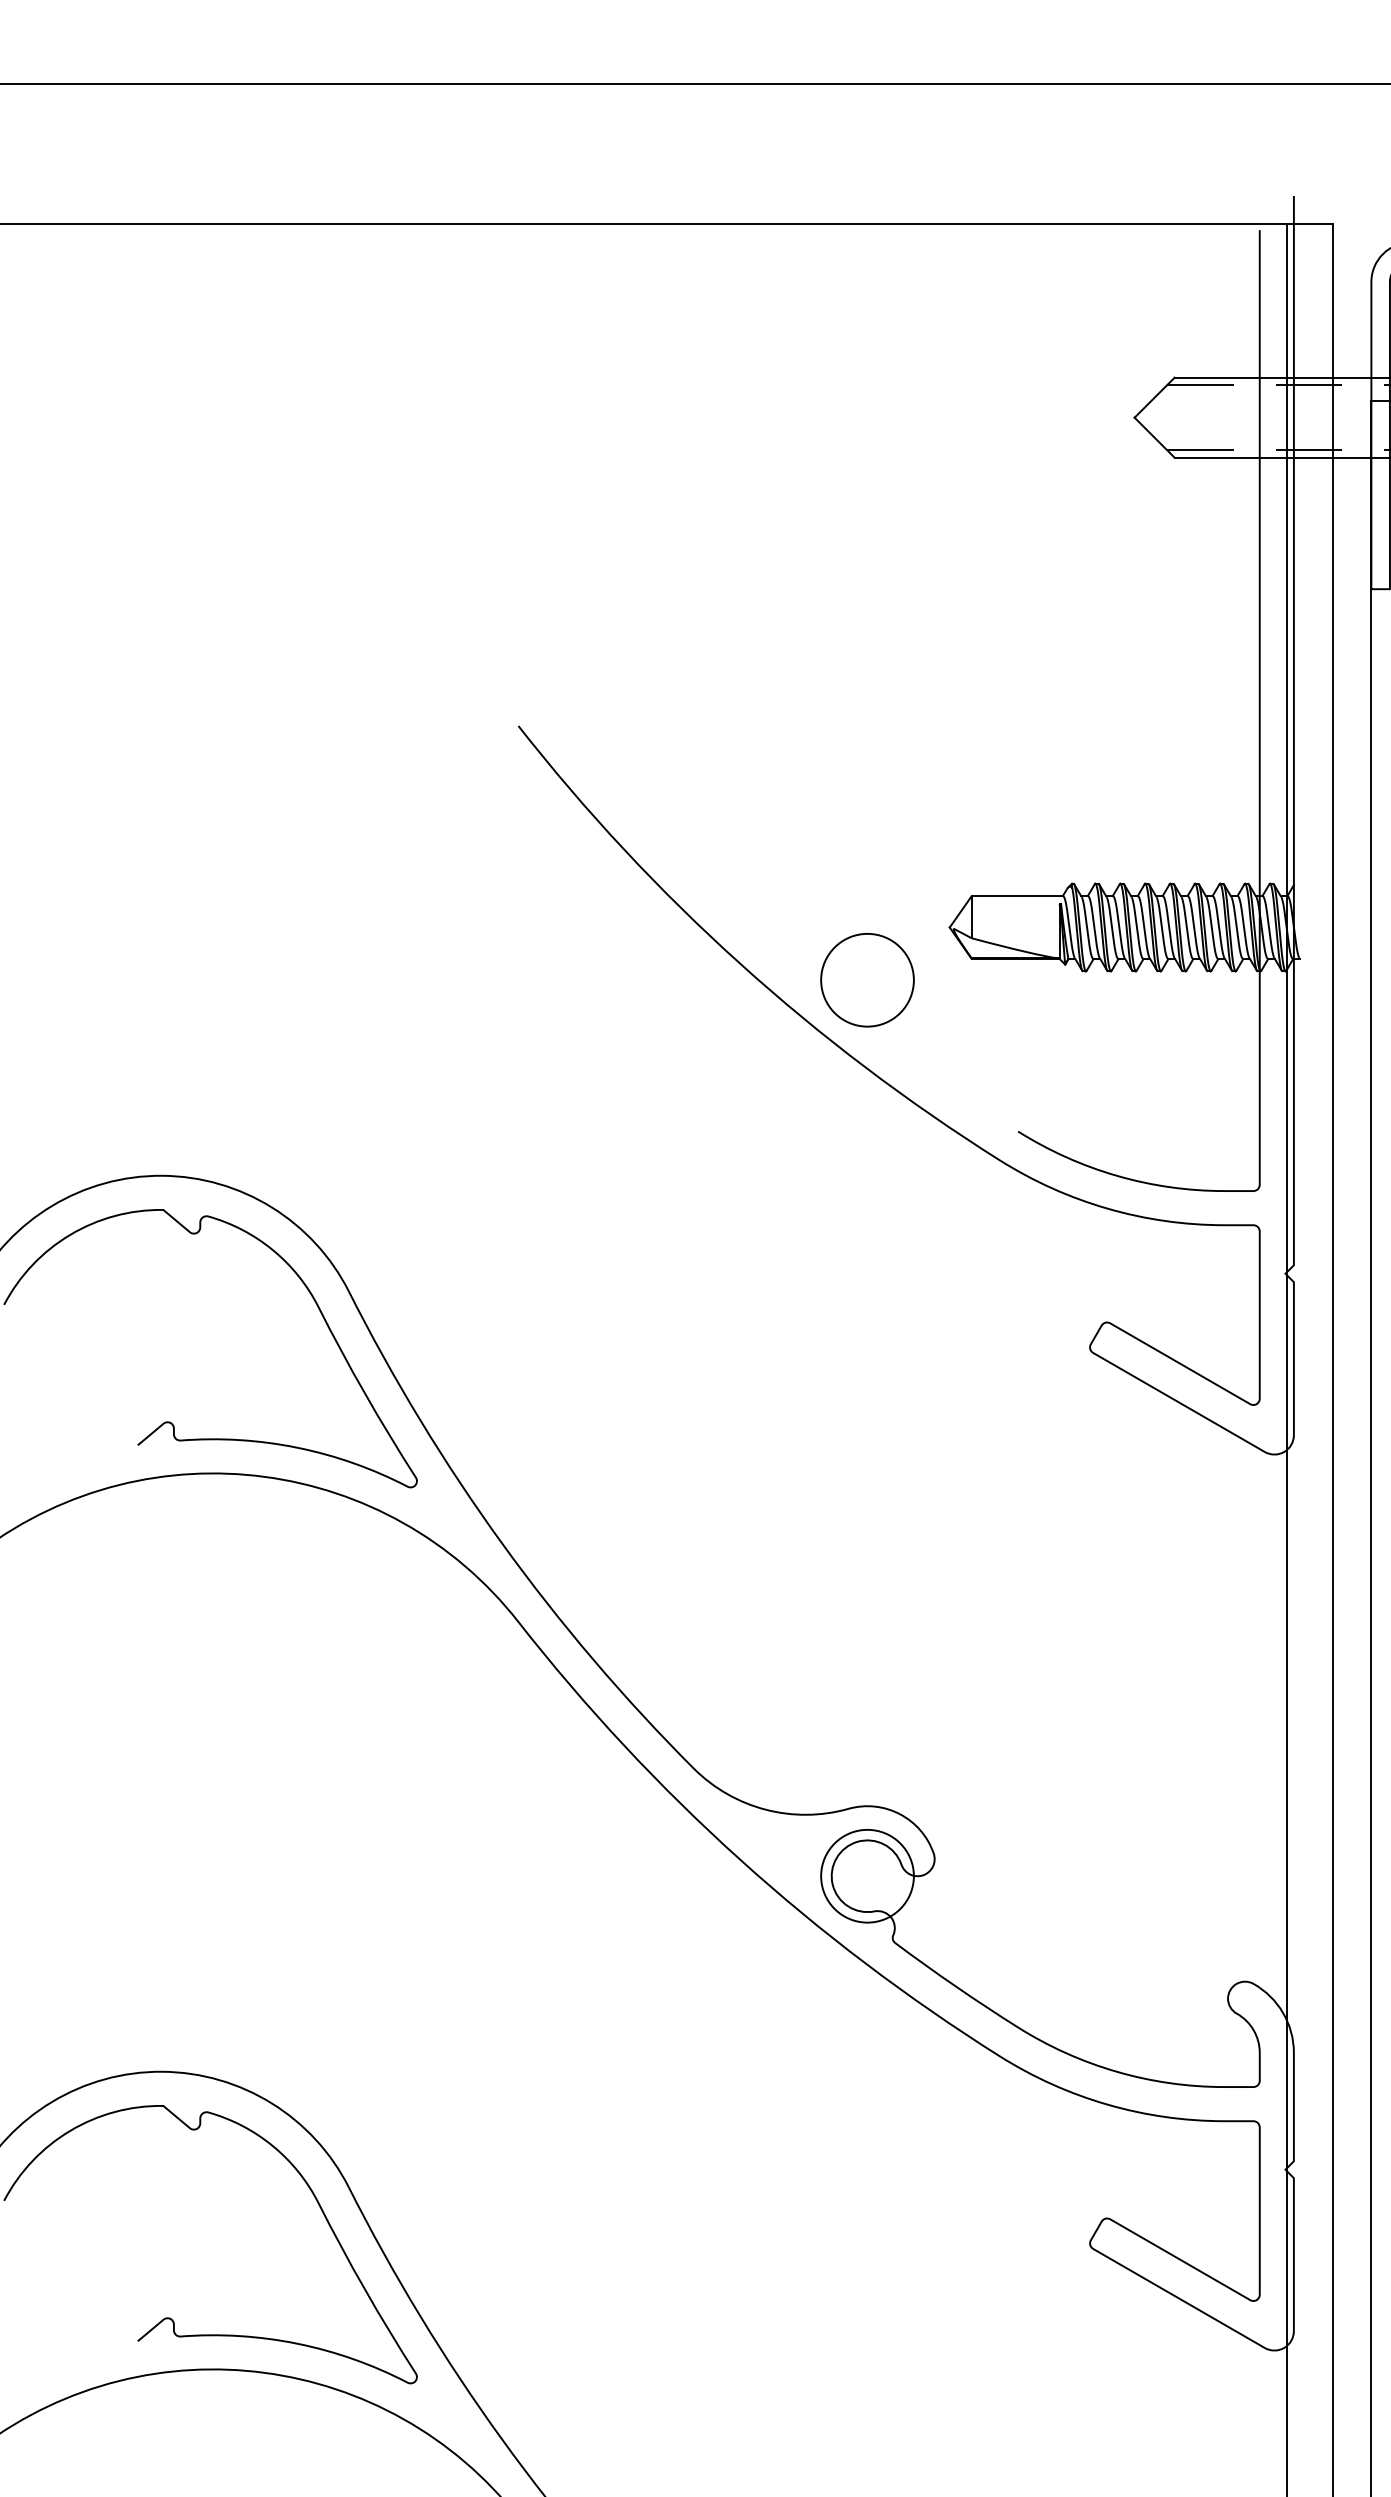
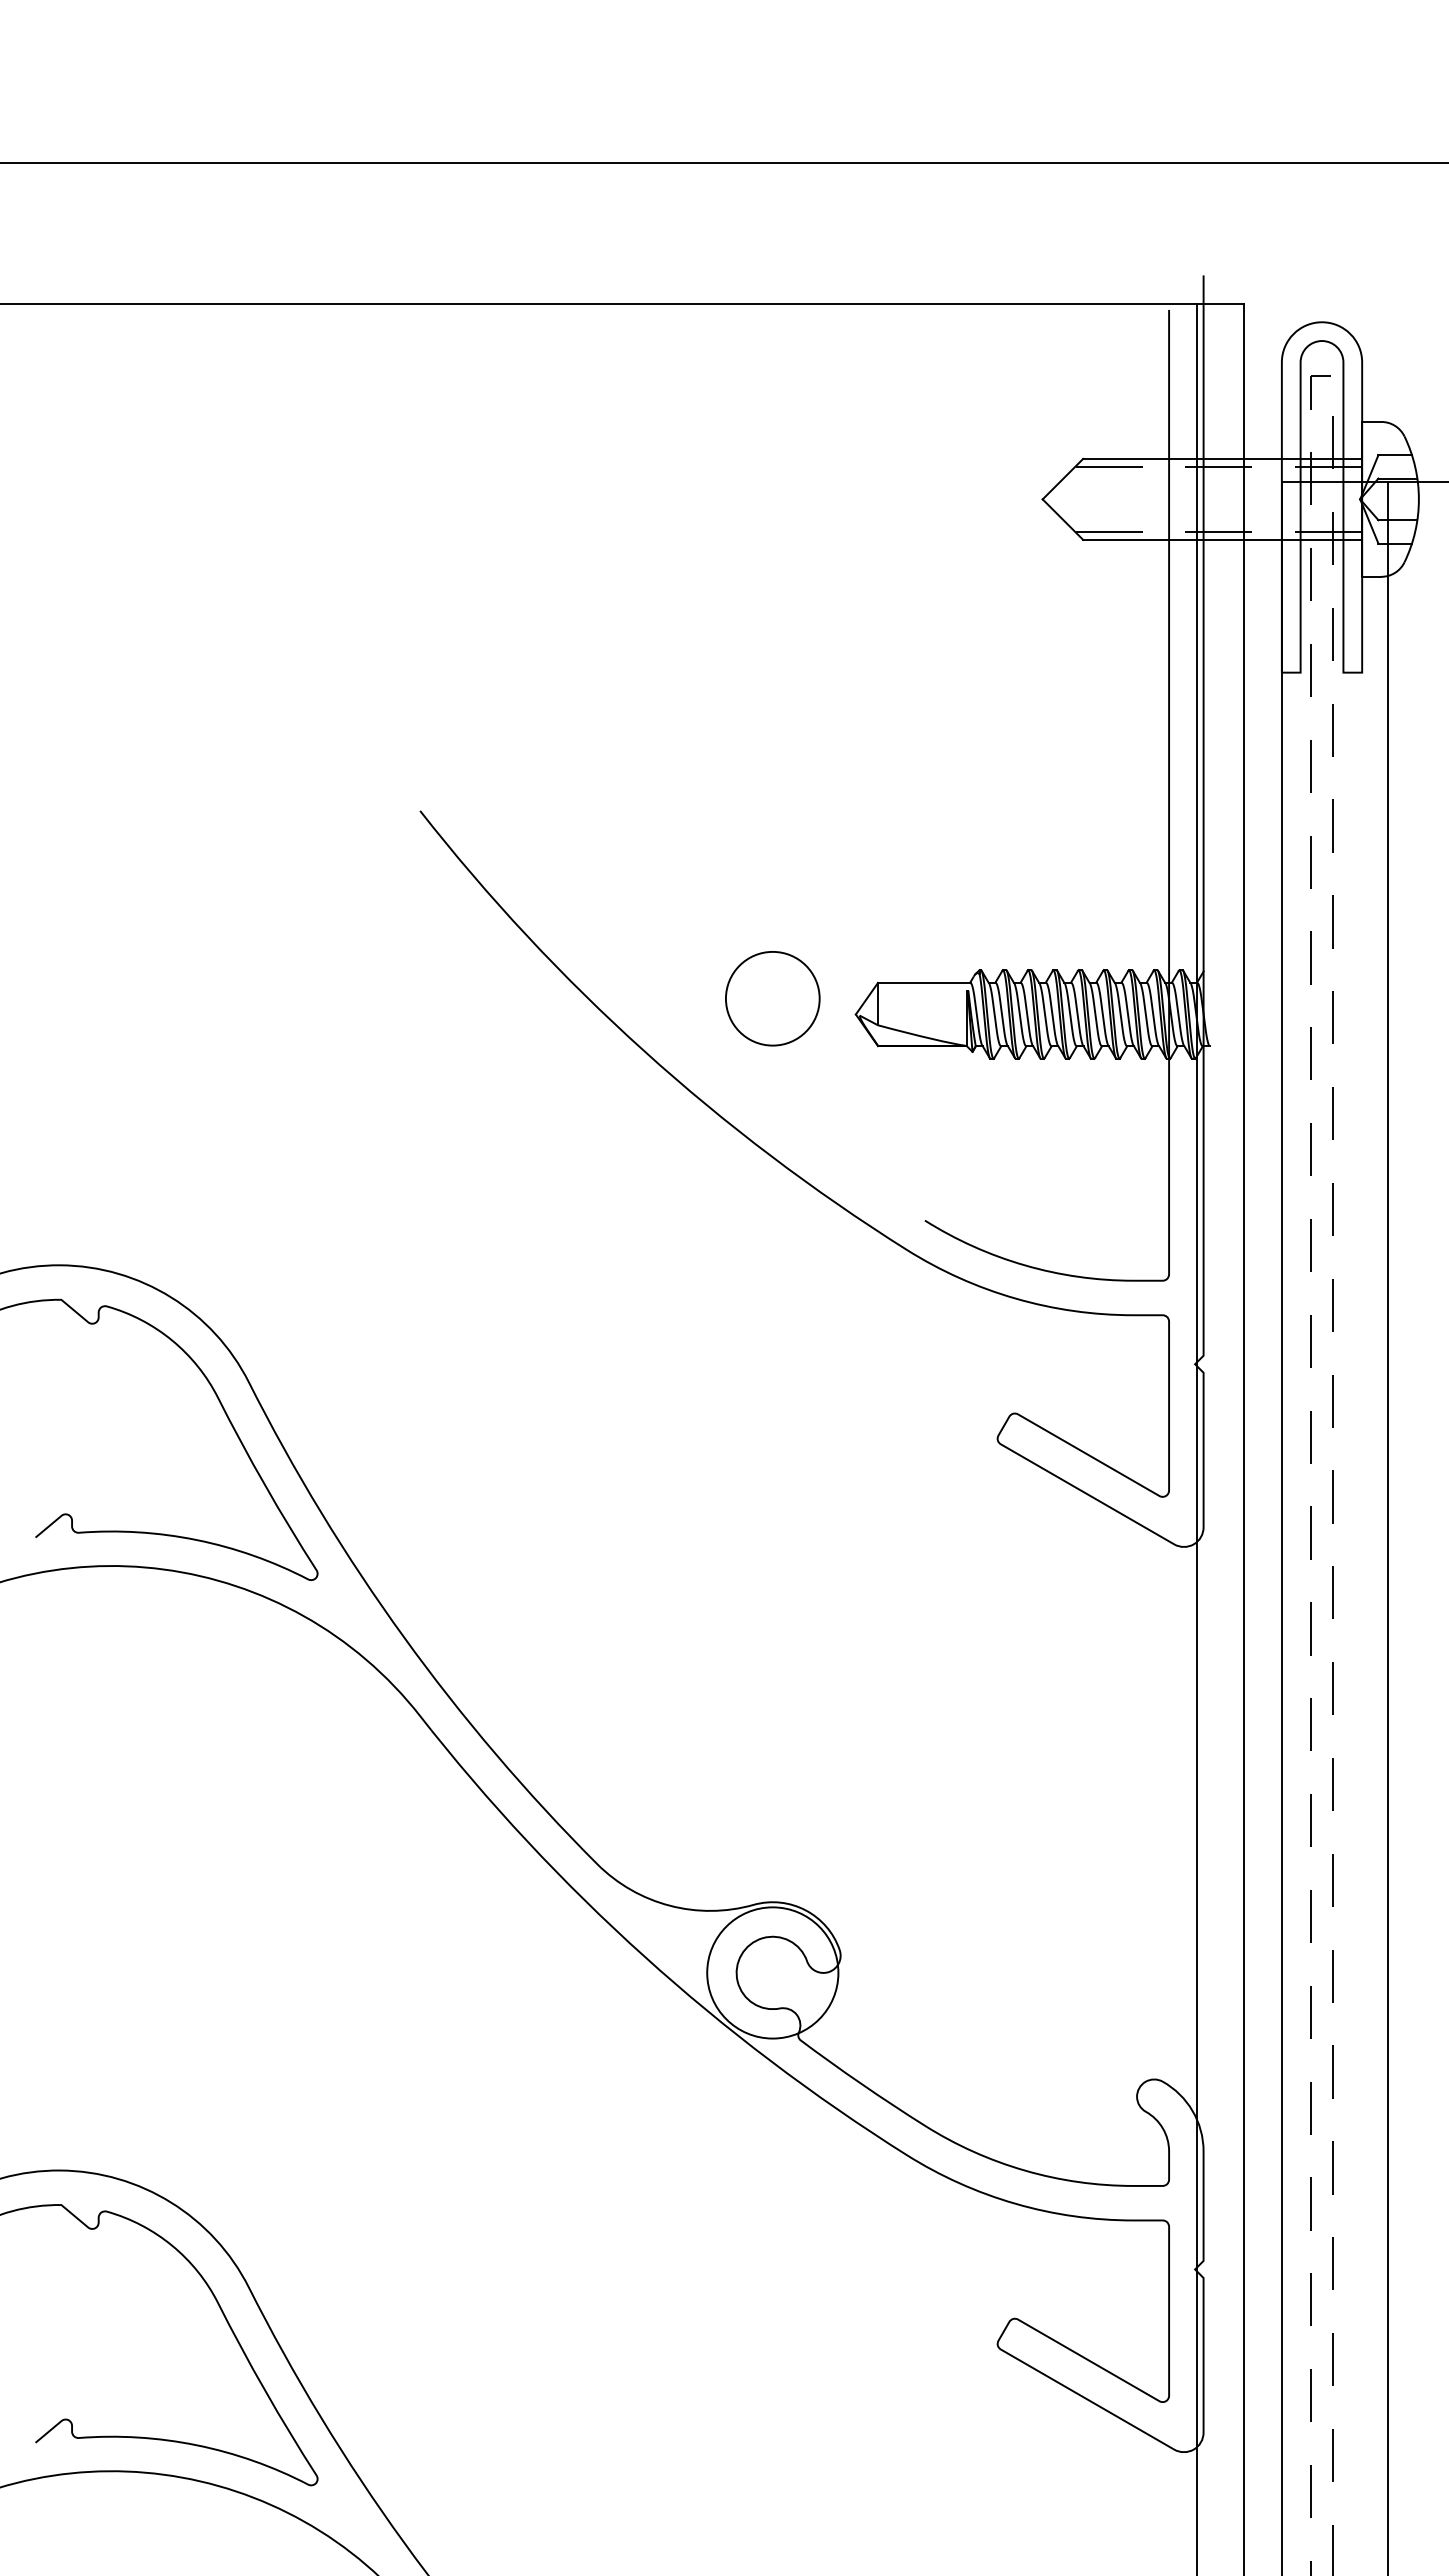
circle: (867, 980) -> (772, 998), moved
circle: (867, 1875) -> (772, 1972), size x1.4

